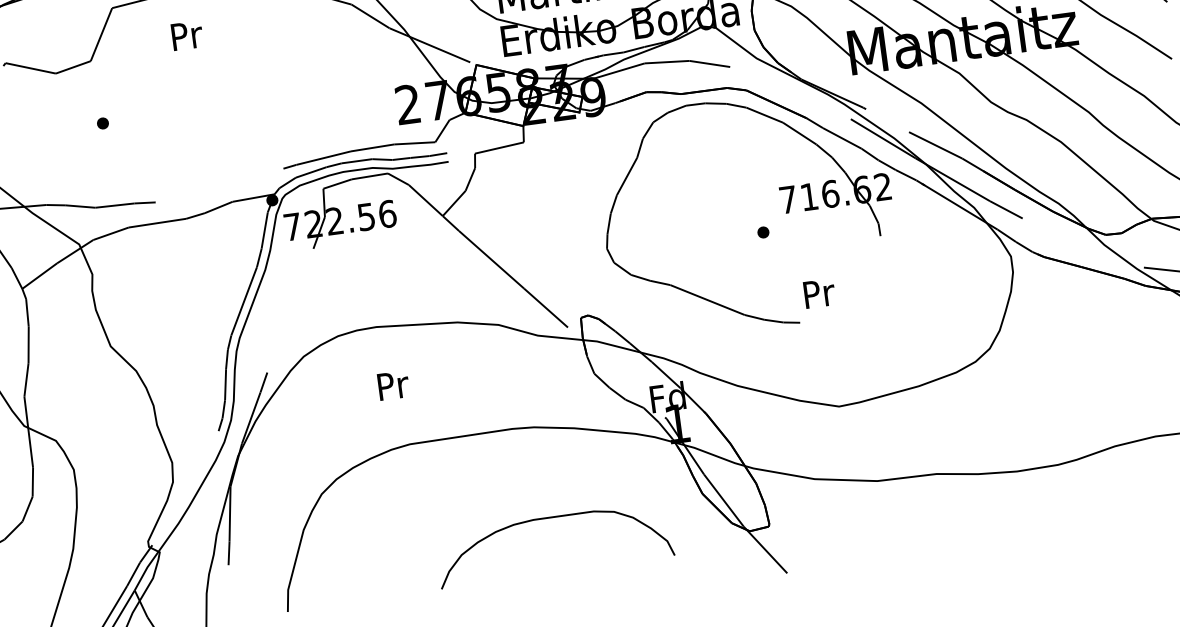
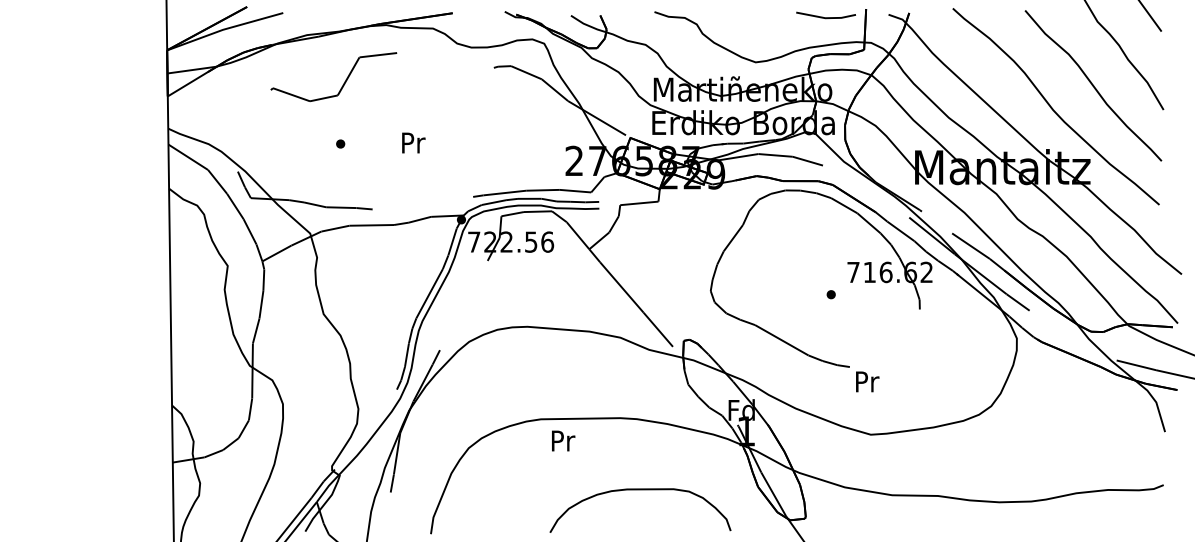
text: (186, 35) -> (413, 142), moved
text: (819, 293) -> (867, 381), moved
text: (393, 384) -> (563, 440), moved

